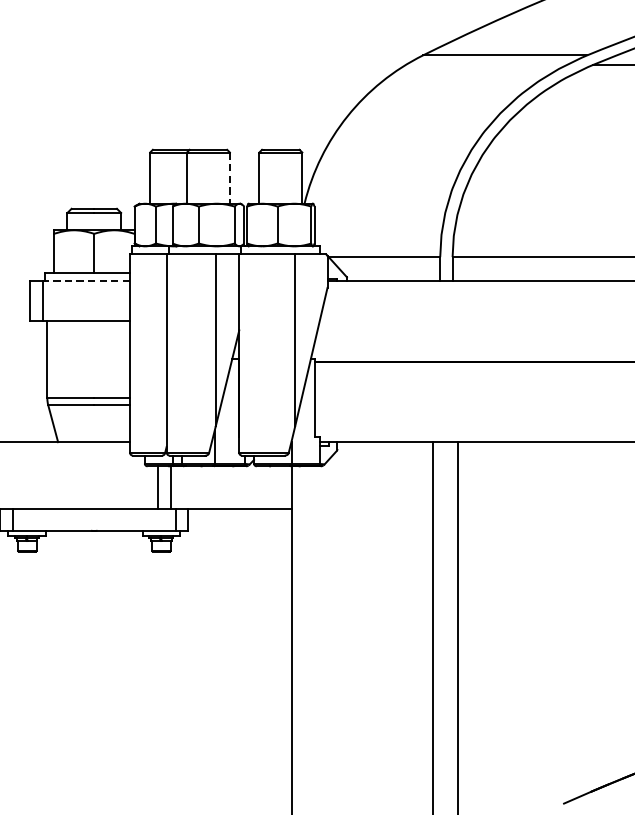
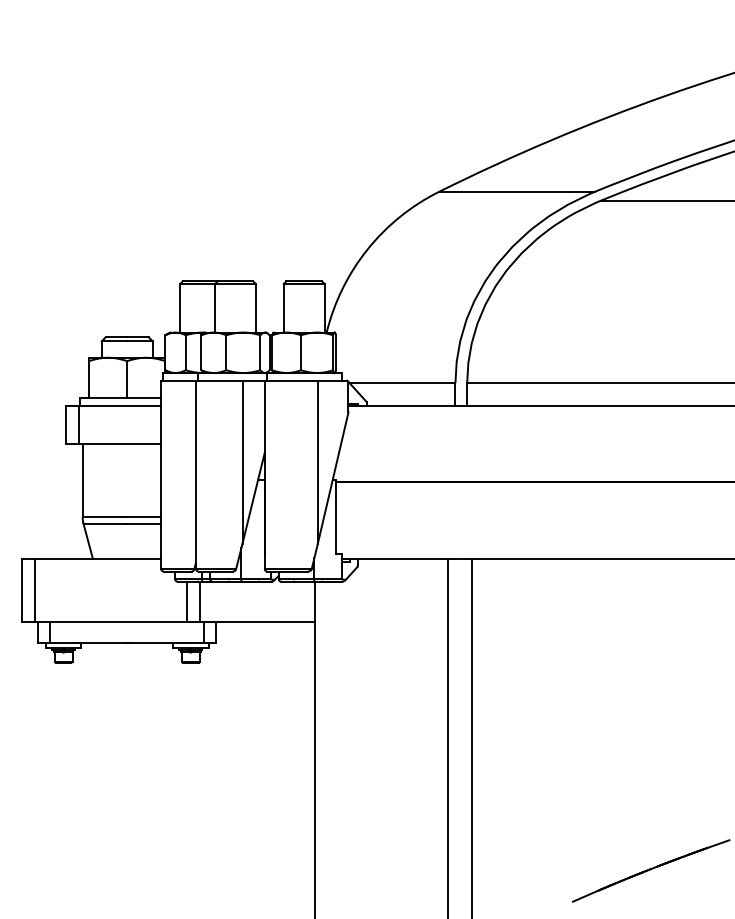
line: (229, 178) -> (255, 308), dashed -> solid
line: (86, 281) -> (119, 406), dashed -> solid

